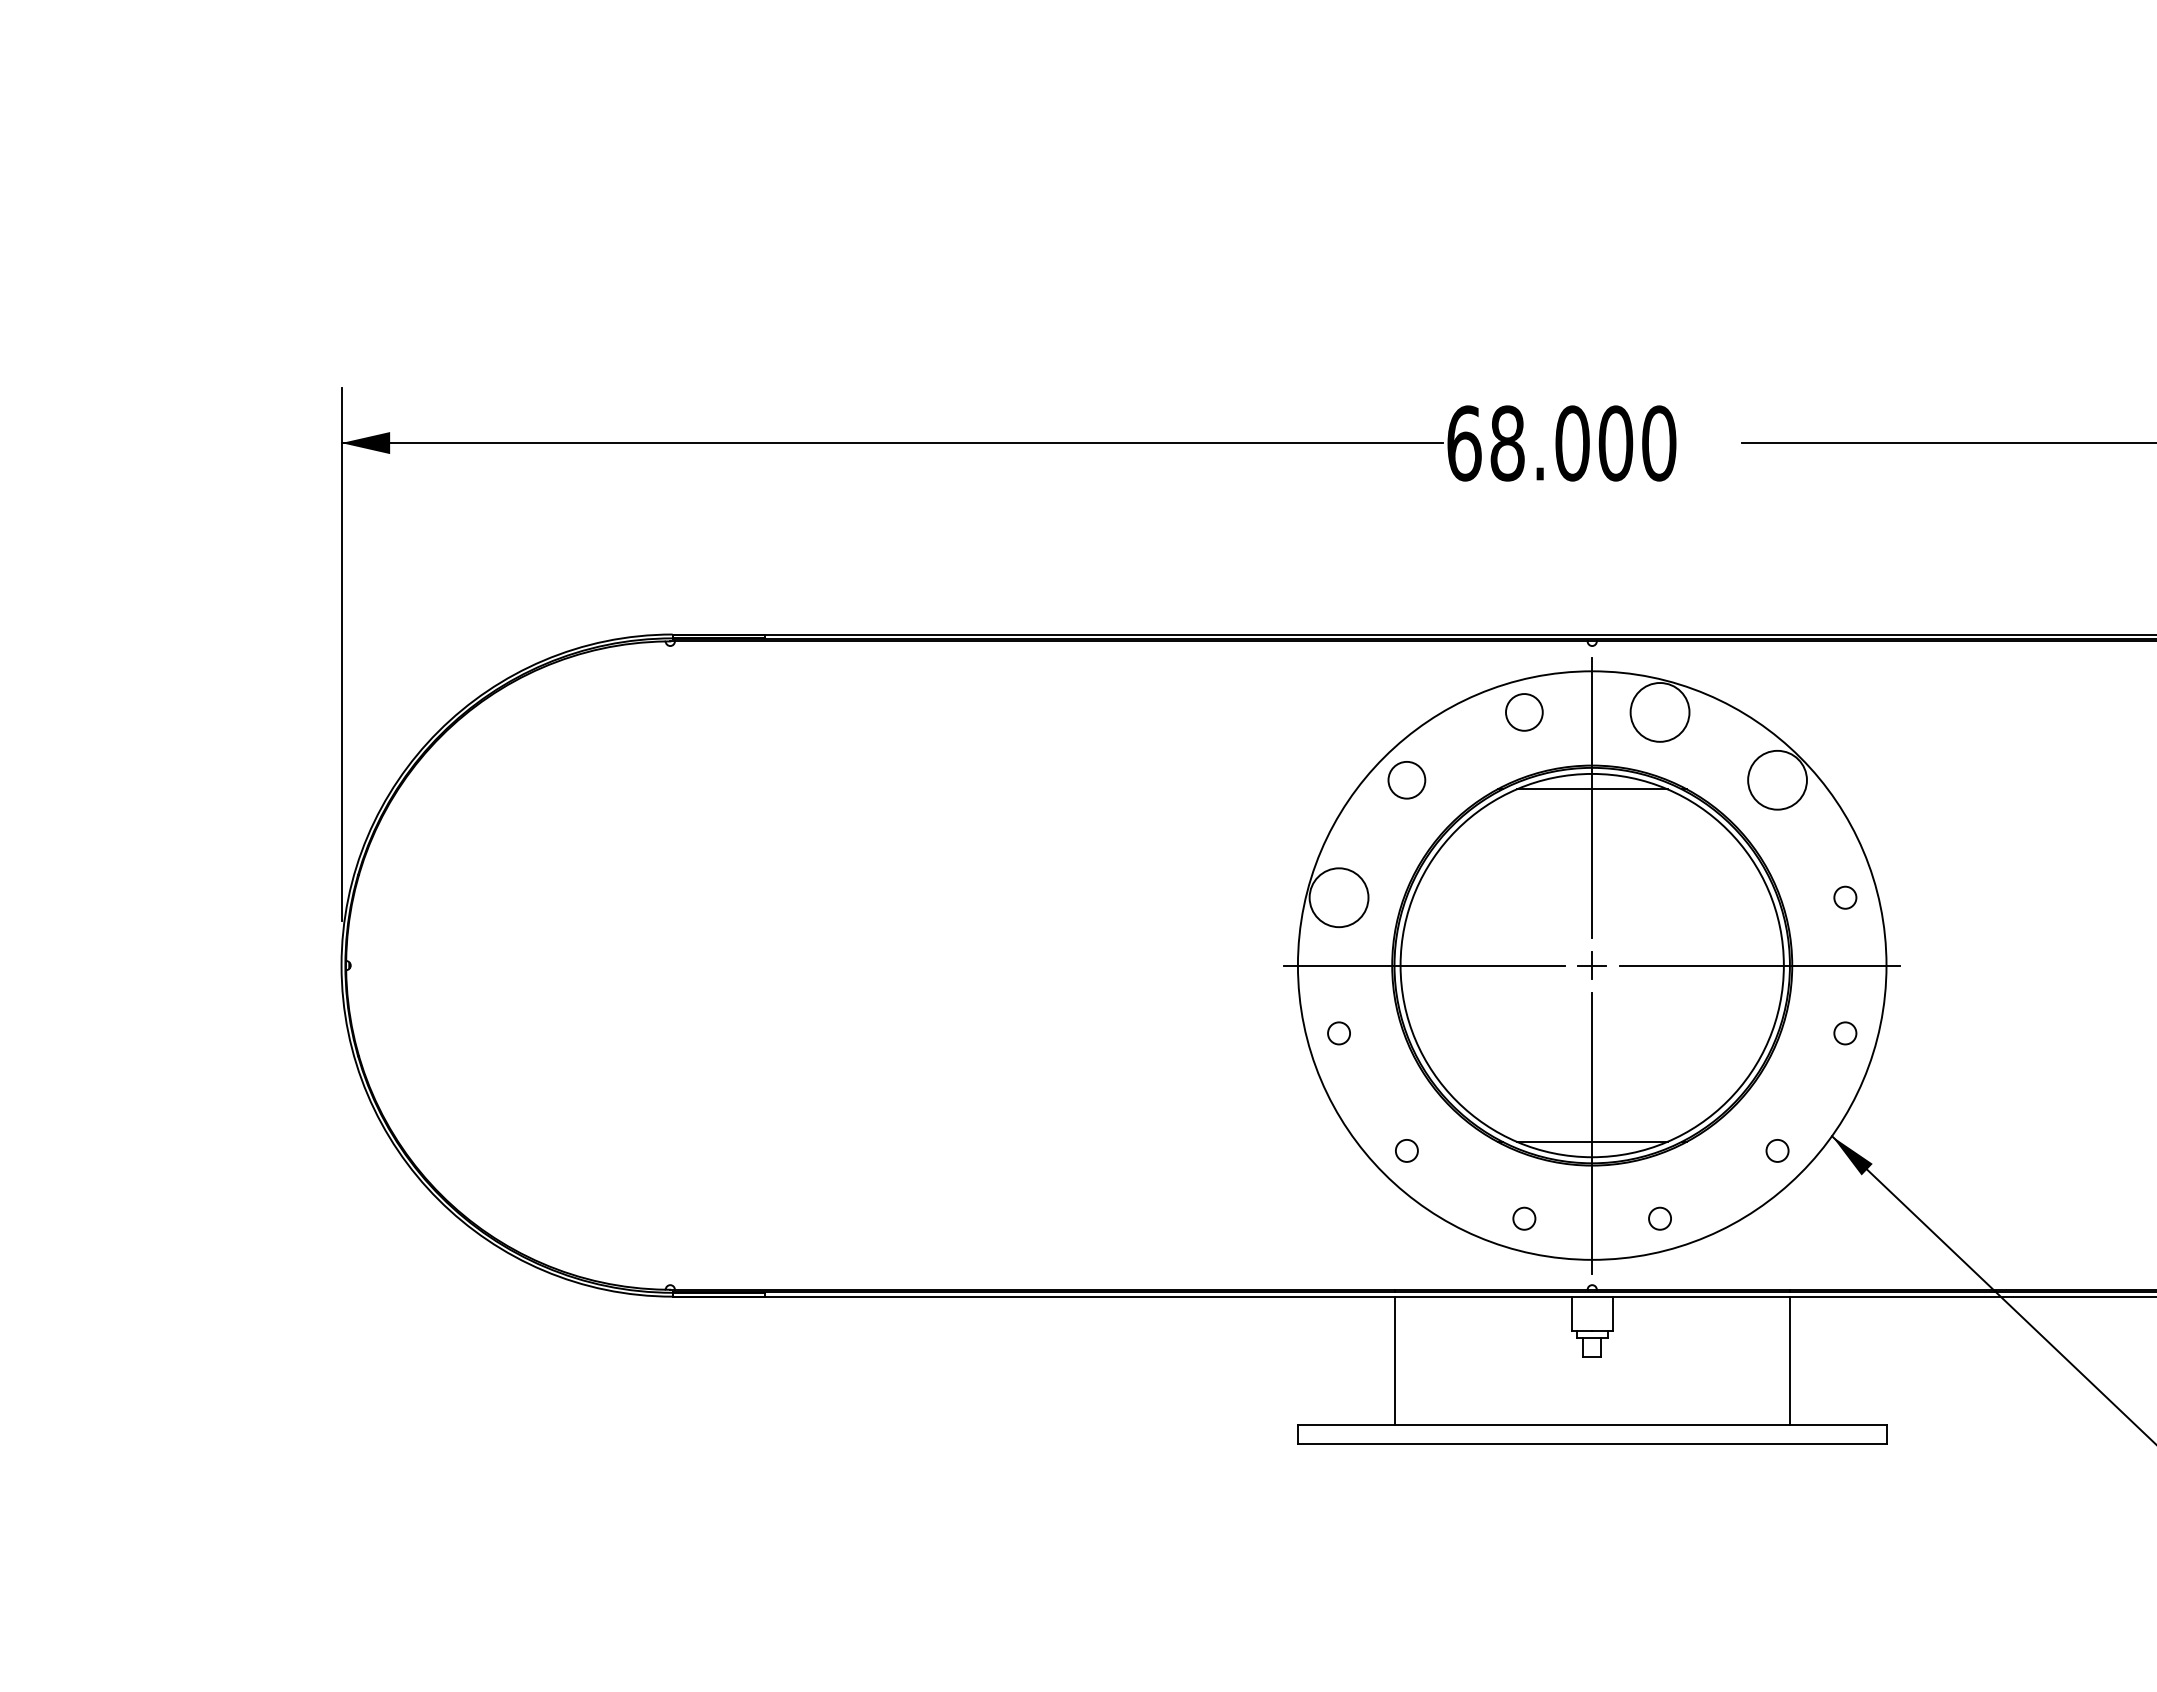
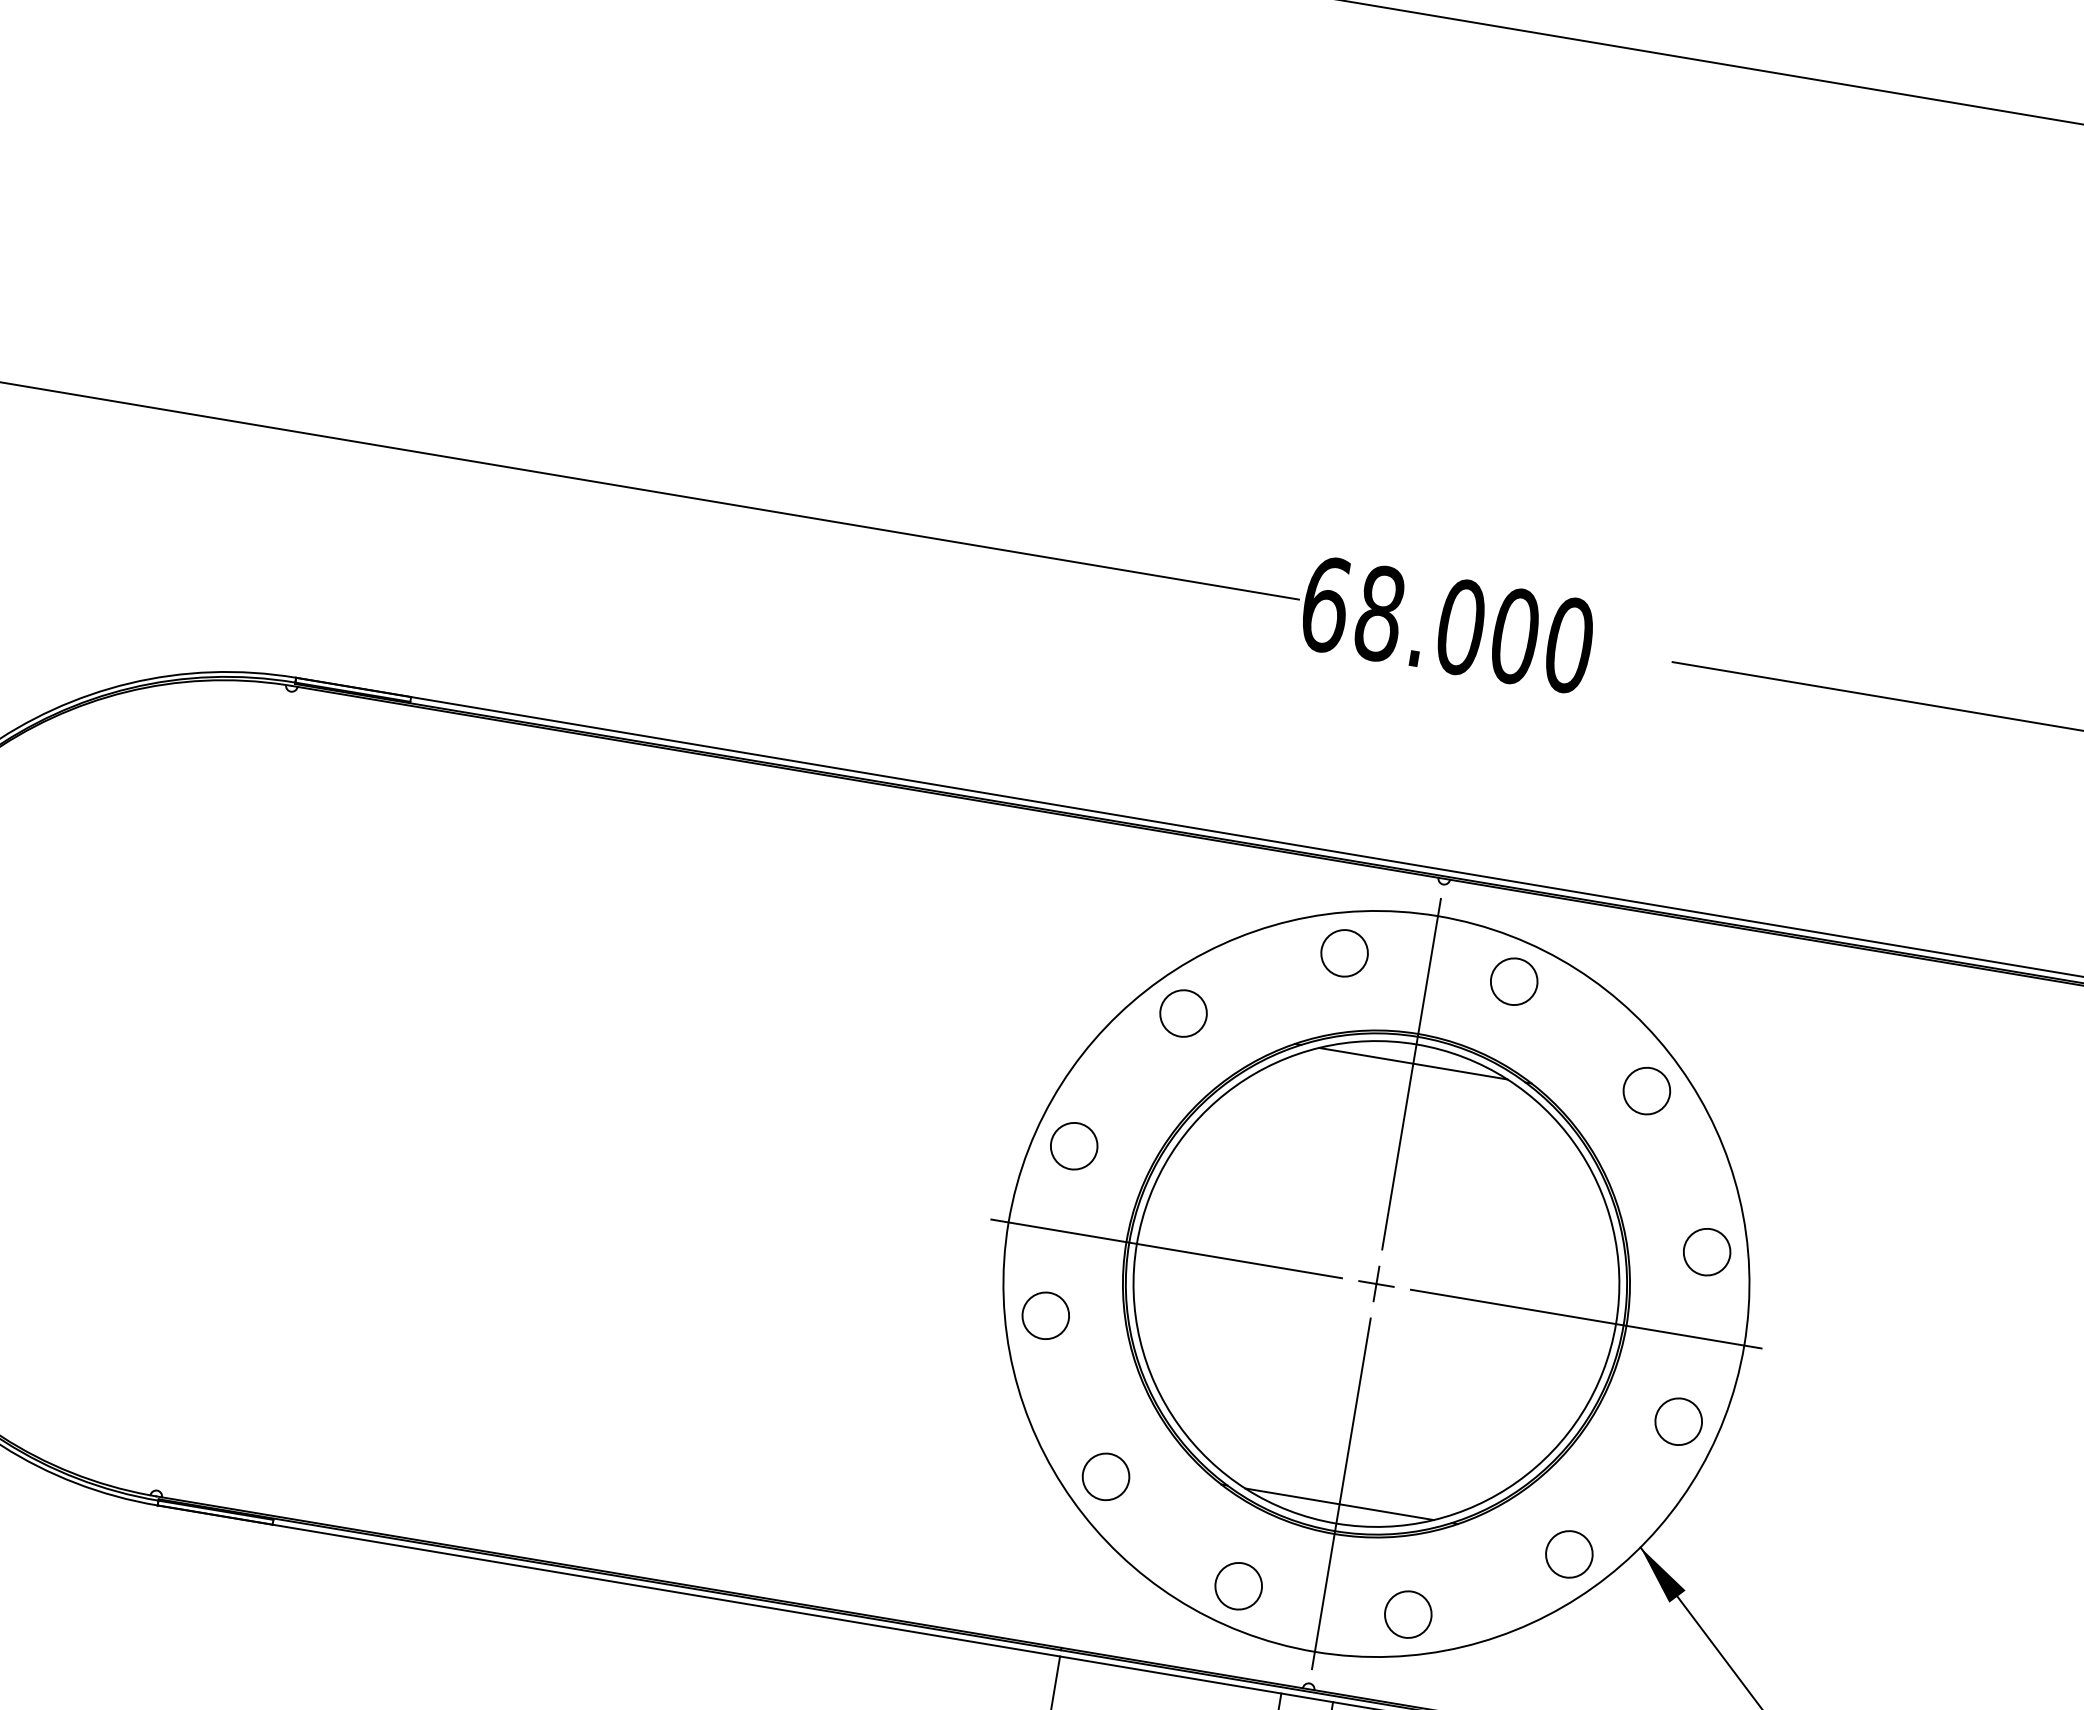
circle: (1659, 712) -> (1513, 981), size x0.62
circle: (1777, 779) -> (1646, 1090), size x0.62
circle: (1338, 897) -> (1073, 1145), size x0.62
circle: (1845, 897) -> (1707, 1251), size x1.67
circle: (1338, 1033) -> (1045, 1315), size x1.67
circle: (1845, 1033) -> (1678, 1421), size x1.67
circle: (1406, 1150) -> (1105, 1476), size x1.67
circle: (1777, 1150) -> (1569, 1553), size x1.67
circle: (1524, 1218) -> (1238, 1585), size x1.67
circle: (1659, 1218) -> (1407, 1614), size x1.67

